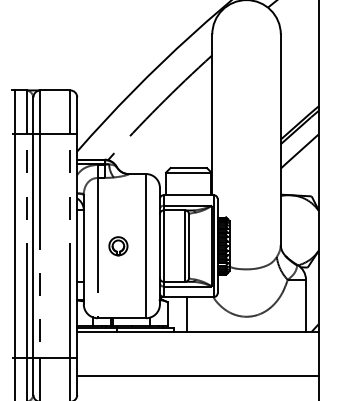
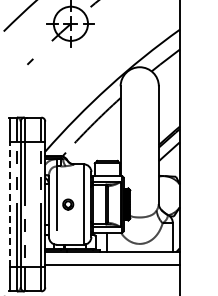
line: (14, 246) -> (10, 204), solid -> dashed
line: (197, 375) -> (112, 264), moved

